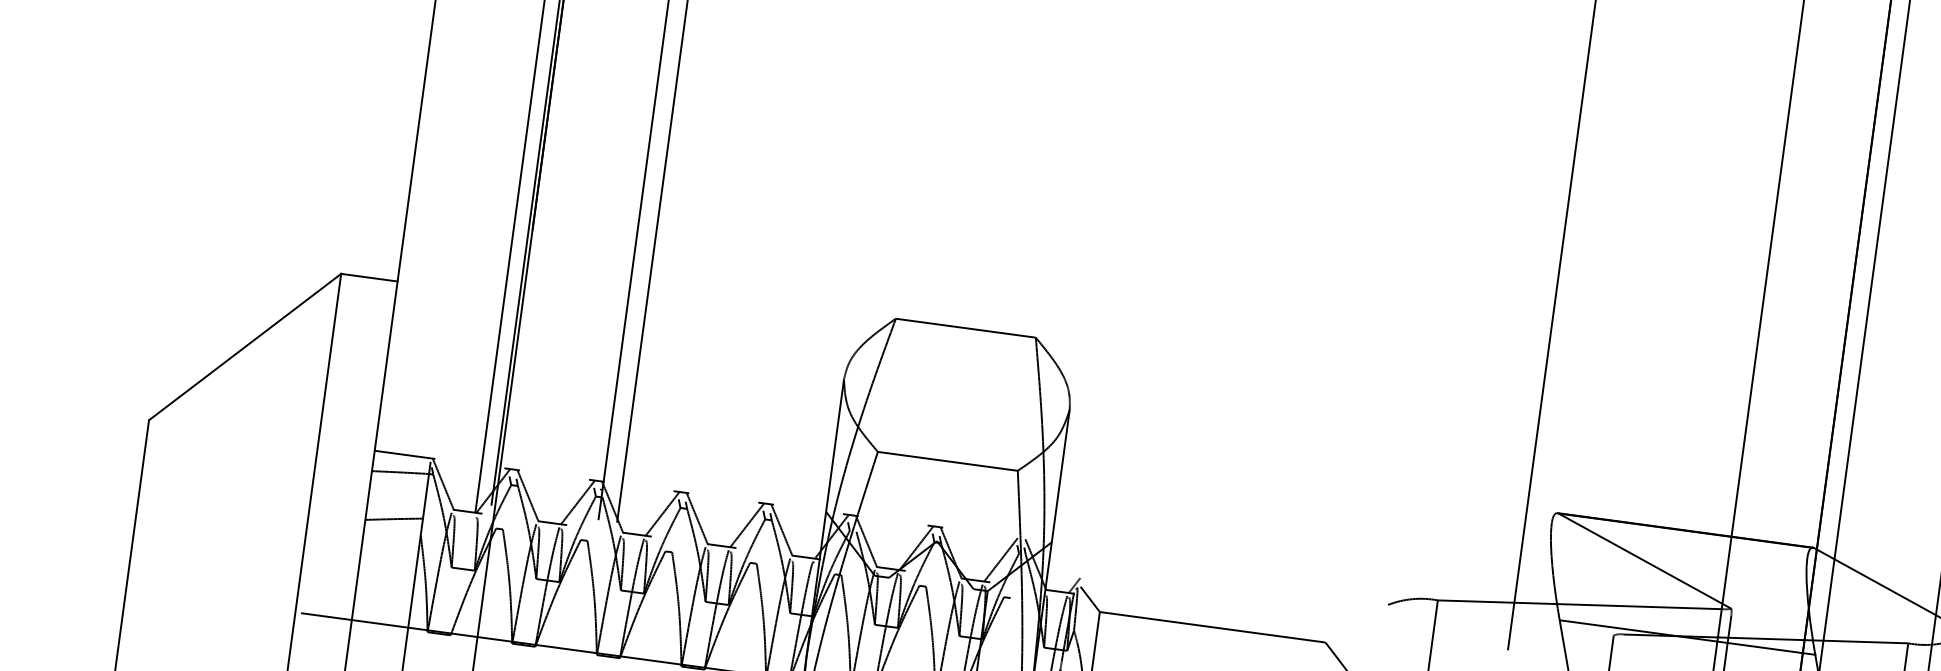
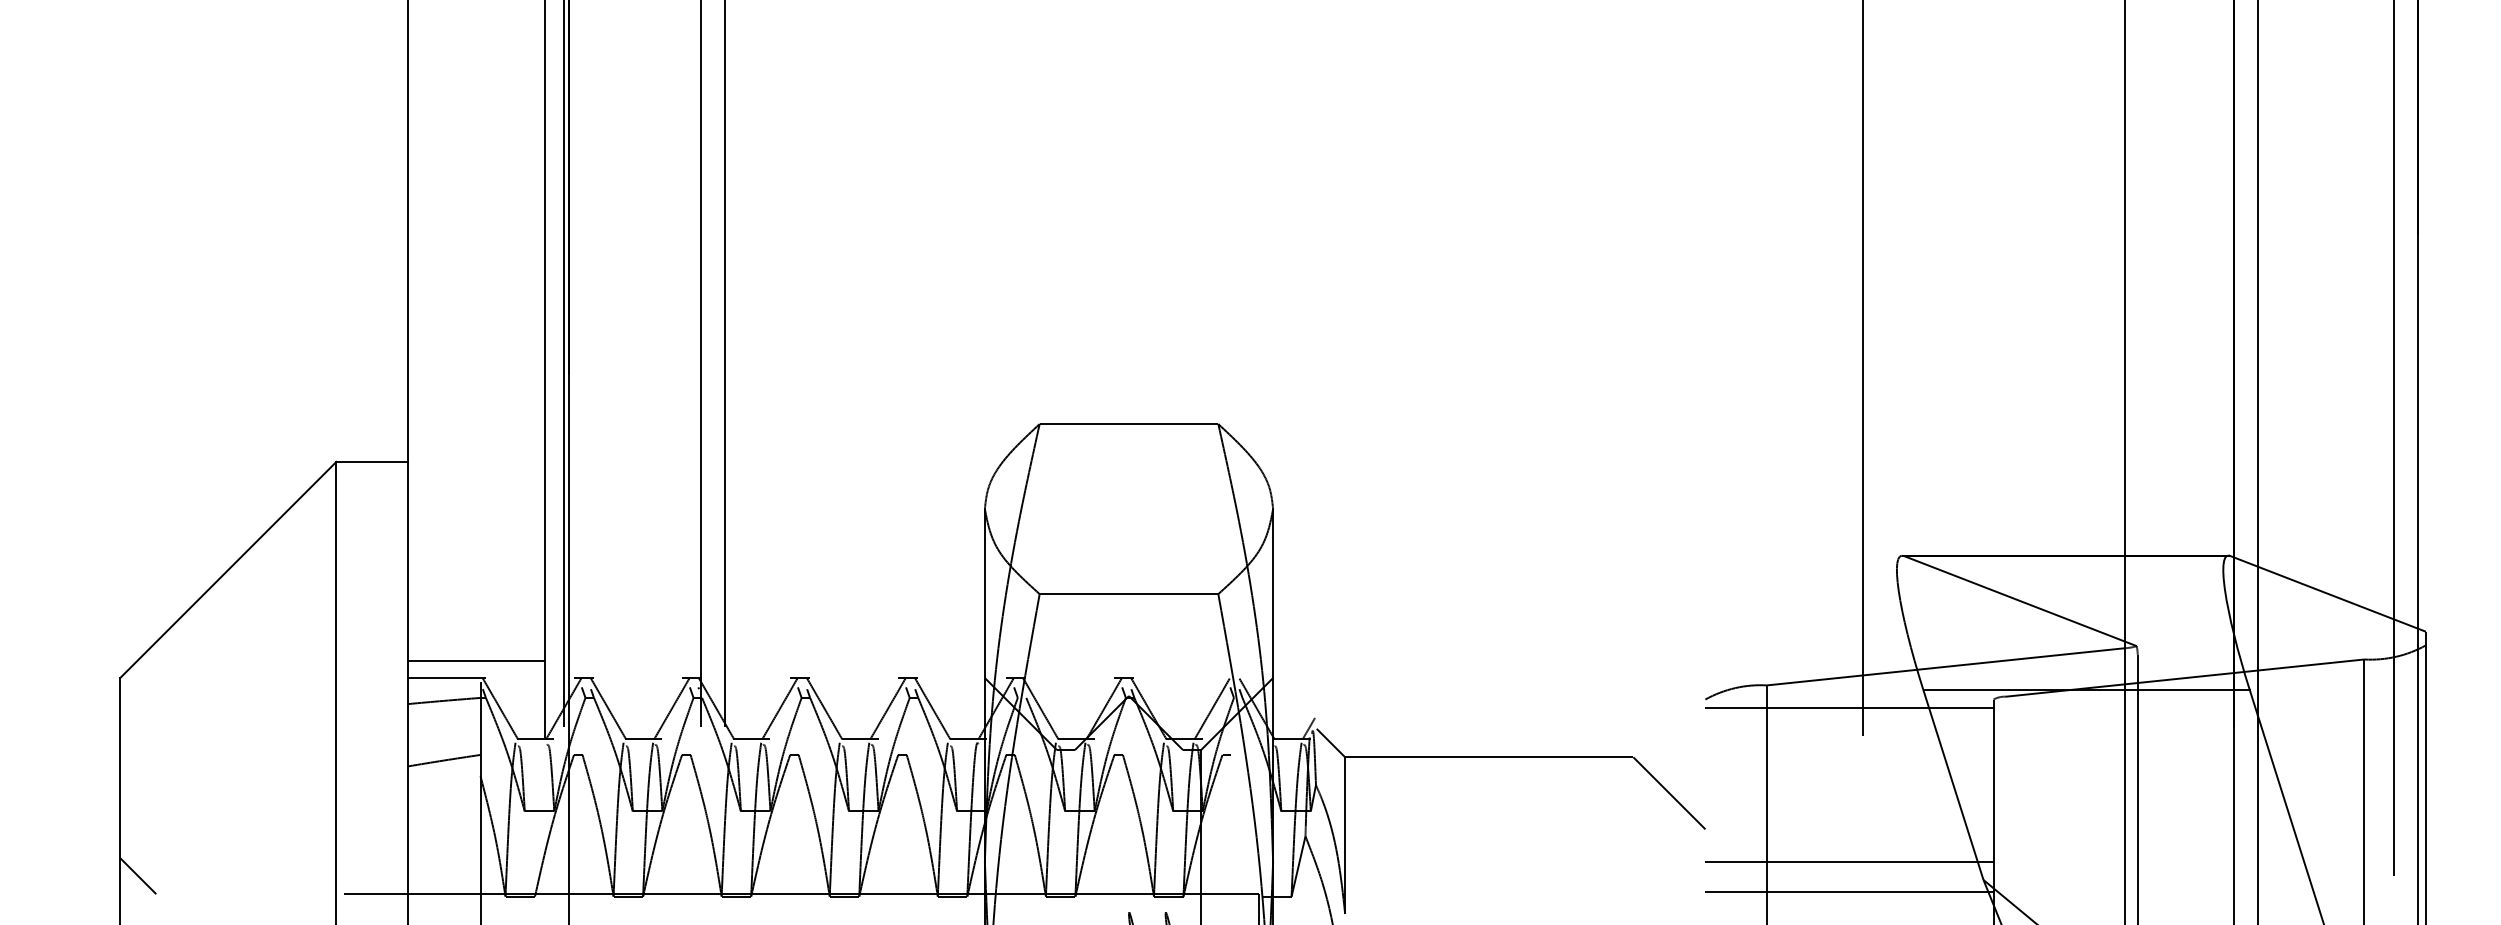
line: (429, 444) -> (476, 660), added
line: (142, 577) -> (138, 876), added
line: (1500, 626) -> (1849, 707), added

